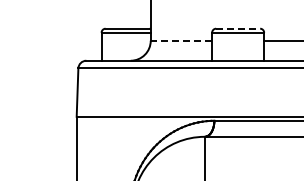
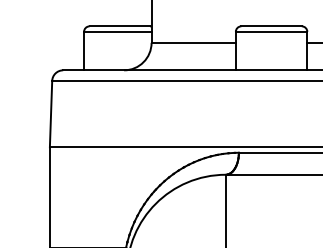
line: (238, 28) -> (272, 26), dashed -> solid
line: (181, 40) -> (193, 42), dashed -> solid

